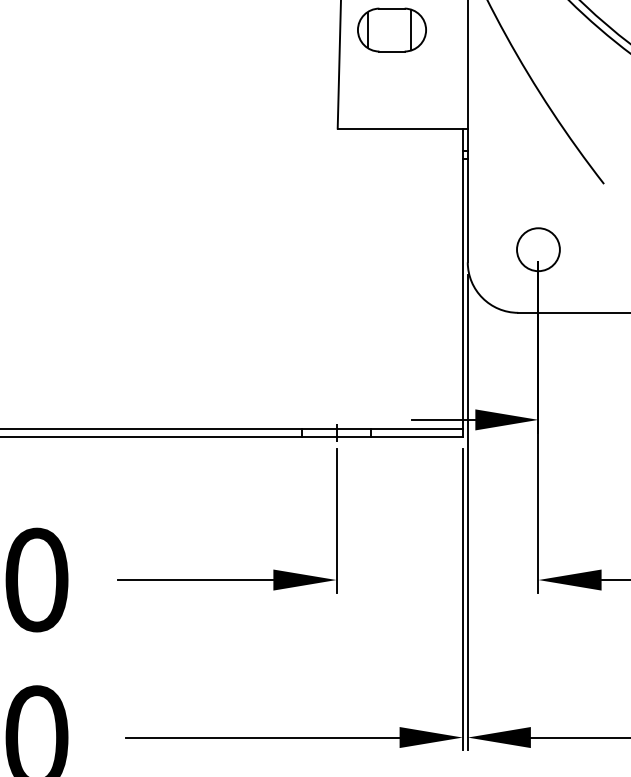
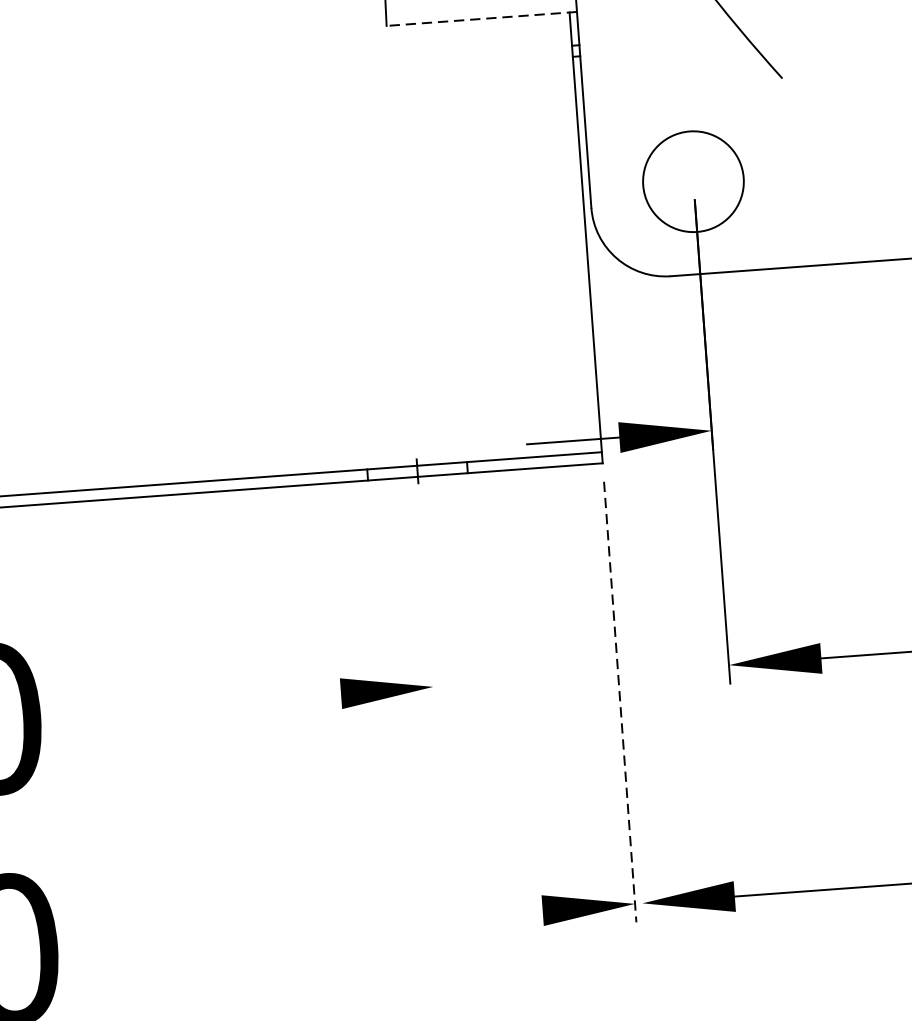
line: (402, 128) -> (481, 18), solid -> dashed
circle: (538, 249) -> (693, 181), size x1.6
line: (467, 512) -> (617, 573), removed
line: (336, 520) -> (426, 599), removed
line: (195, 580) -> (227, 702), removed
line: (462, 599) -> (619, 701), solid -> dashed
line: (262, 737) -> (341, 925), removed

